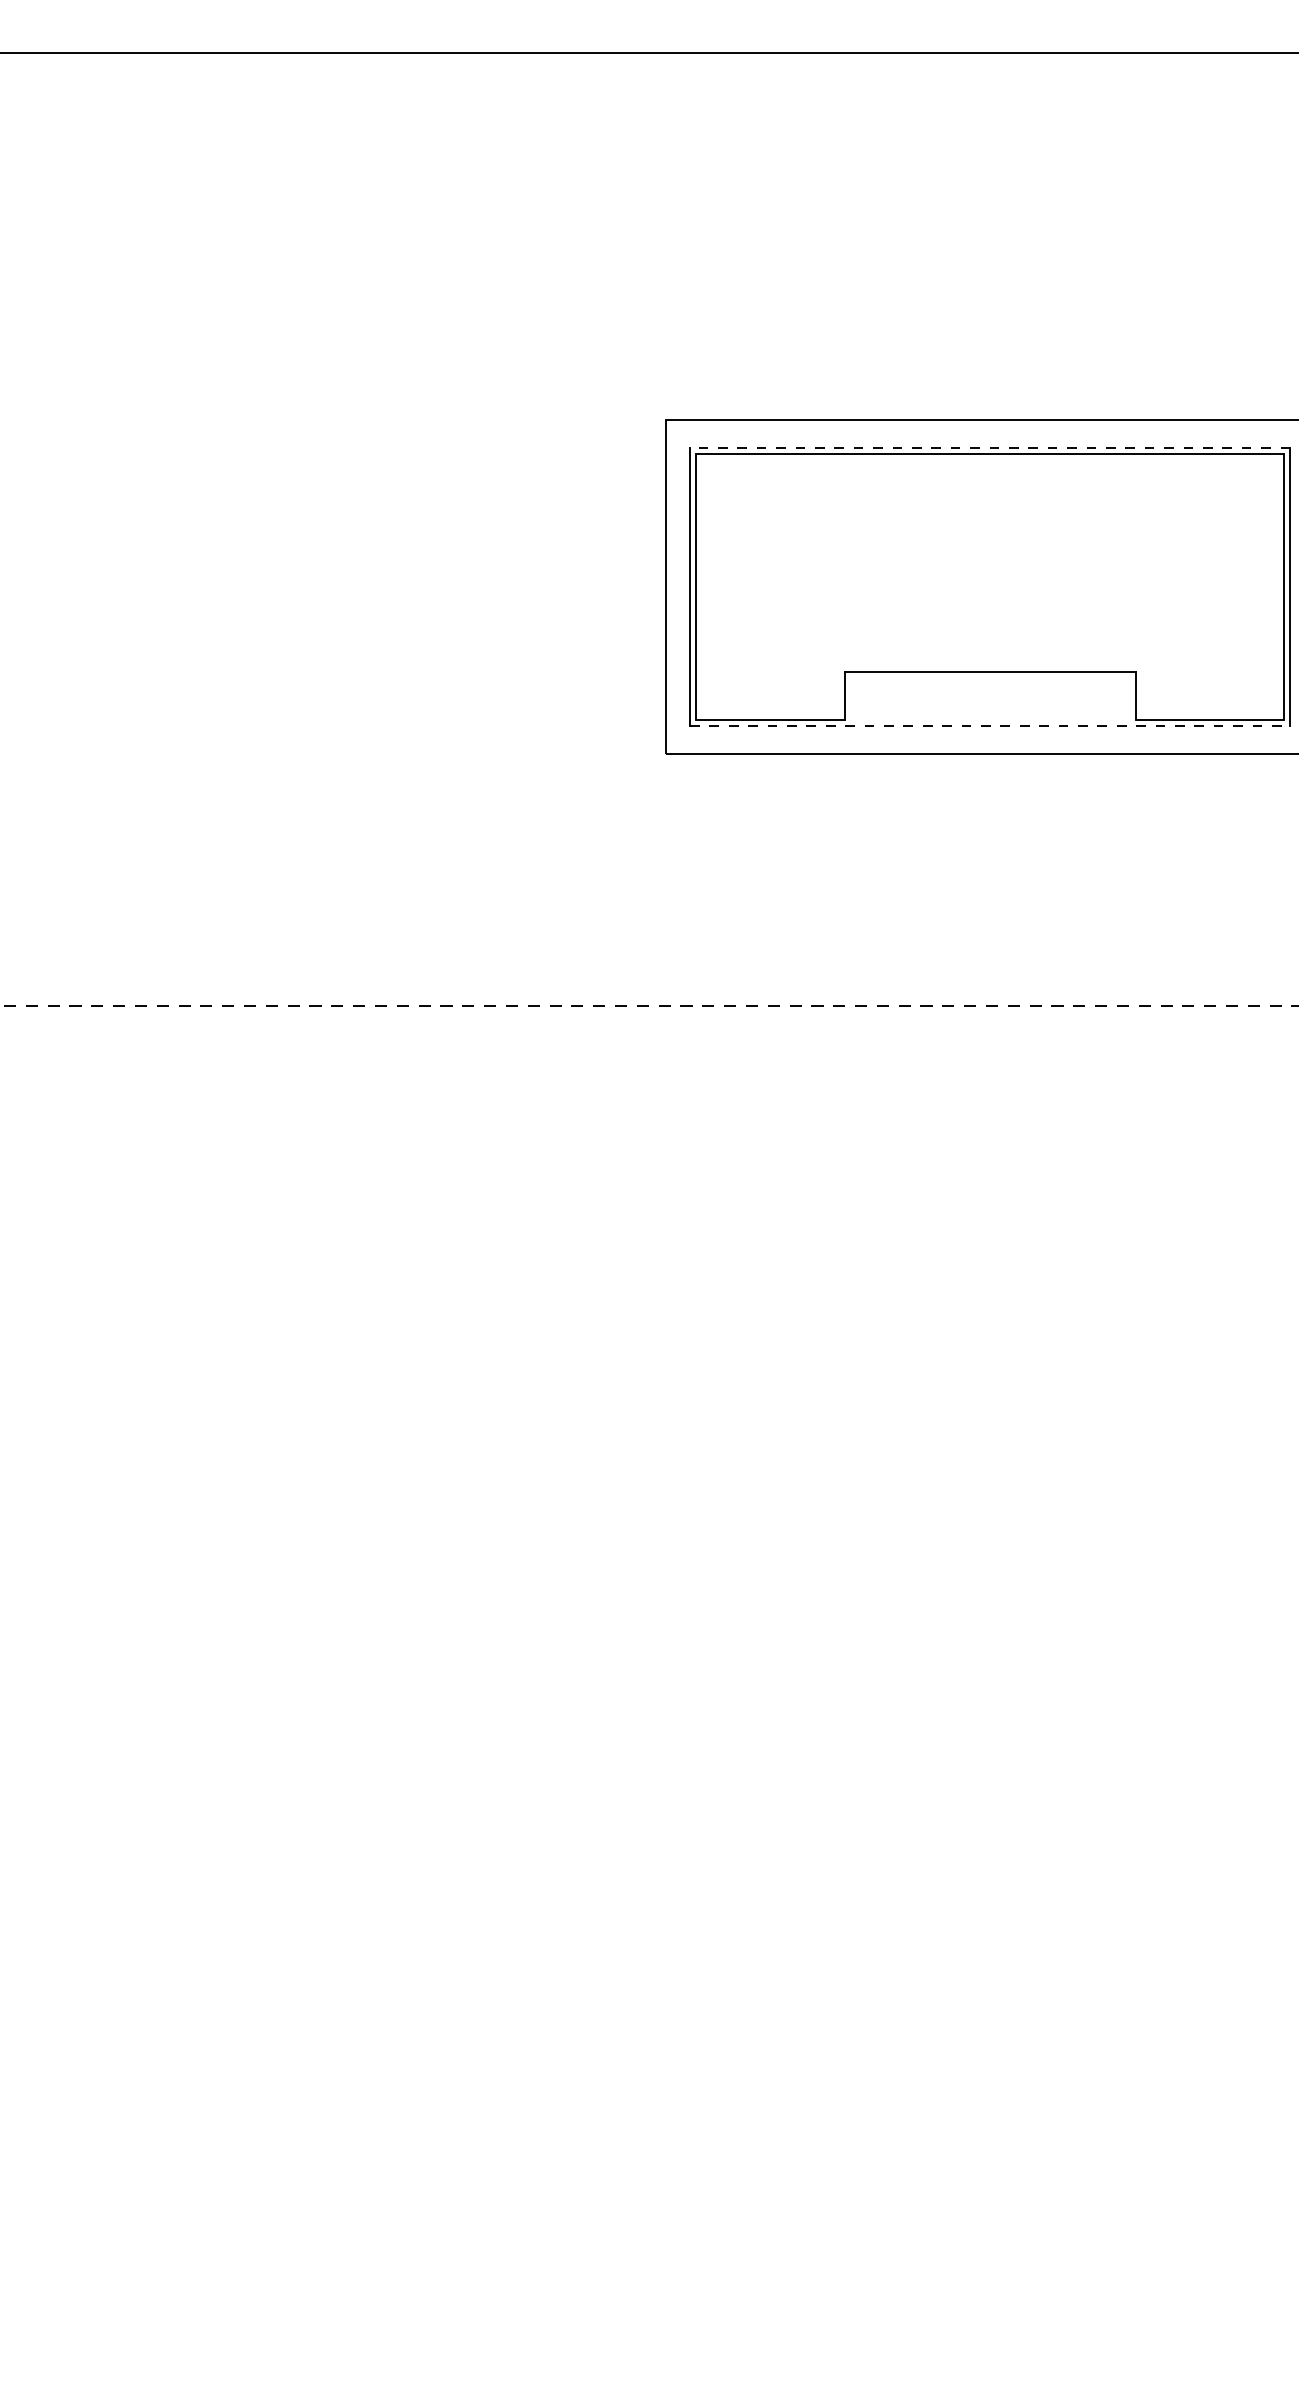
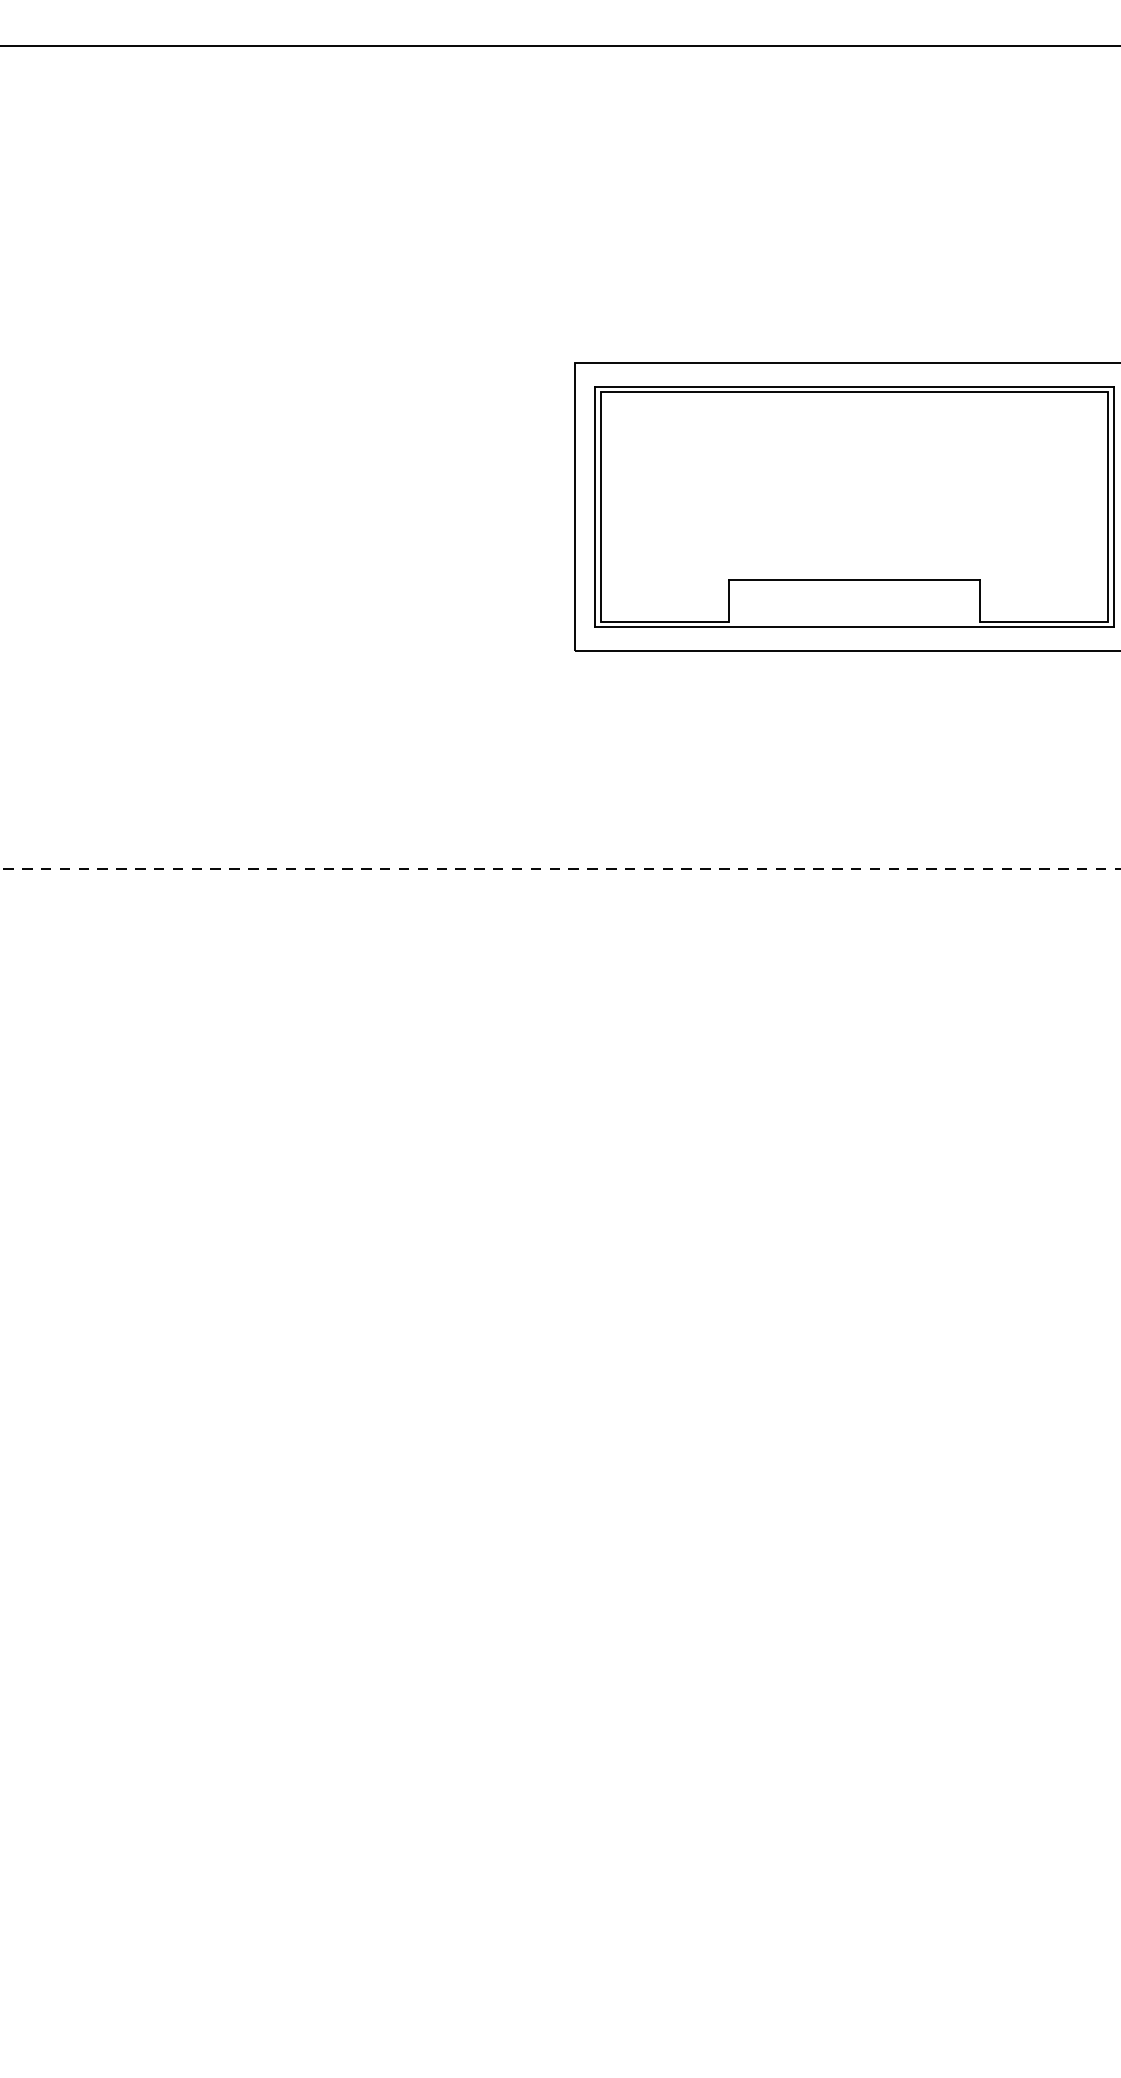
line: (990, 447) -> (854, 386), dashed -> solid
line: (990, 726) -> (854, 627), dashed -> solid

